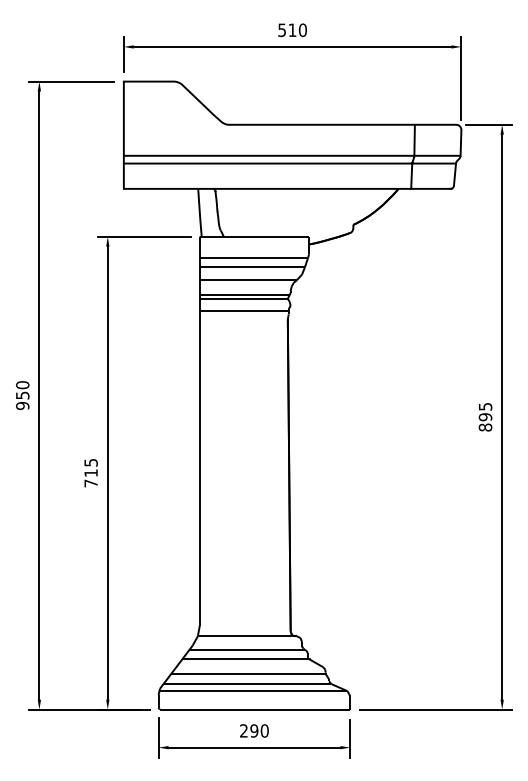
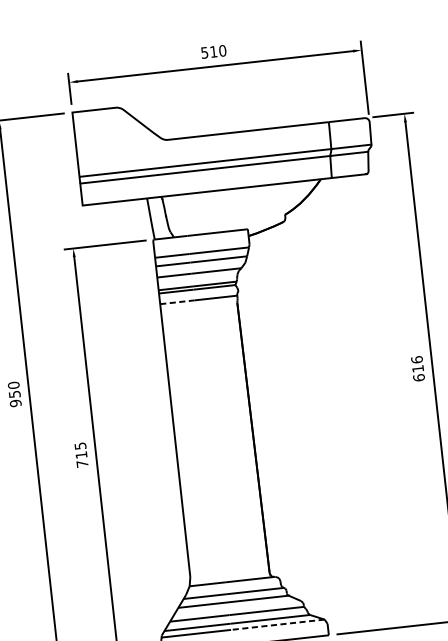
line: (219, 311) -> (177, 302), solid -> dashed
text: (485, 416) -> (417, 368), 895 -> 616
line: (293, 691) -> (277, 625), solid -> dashed

